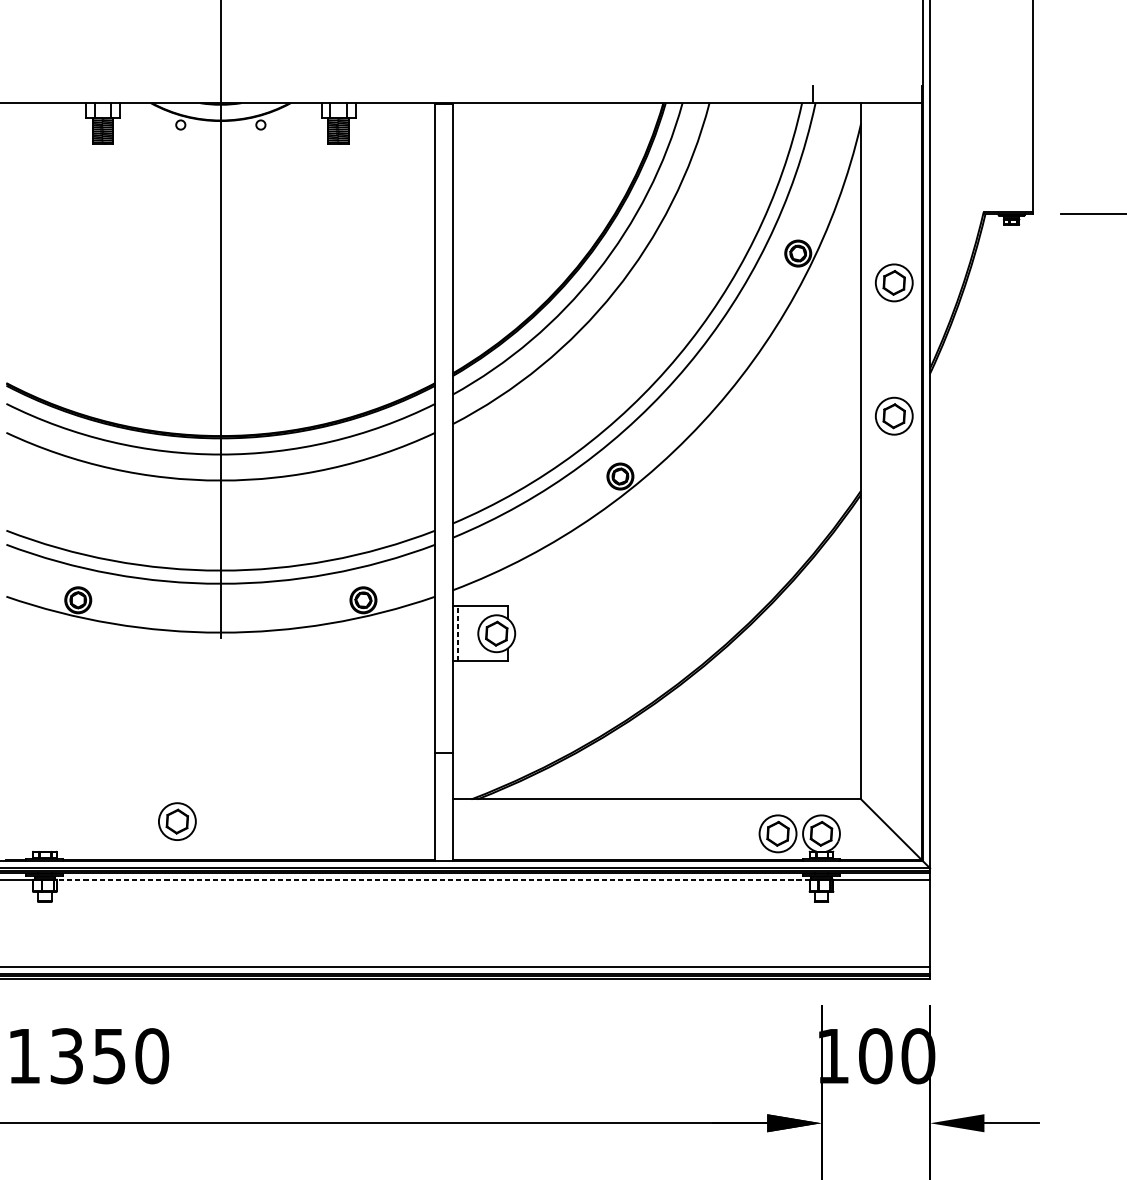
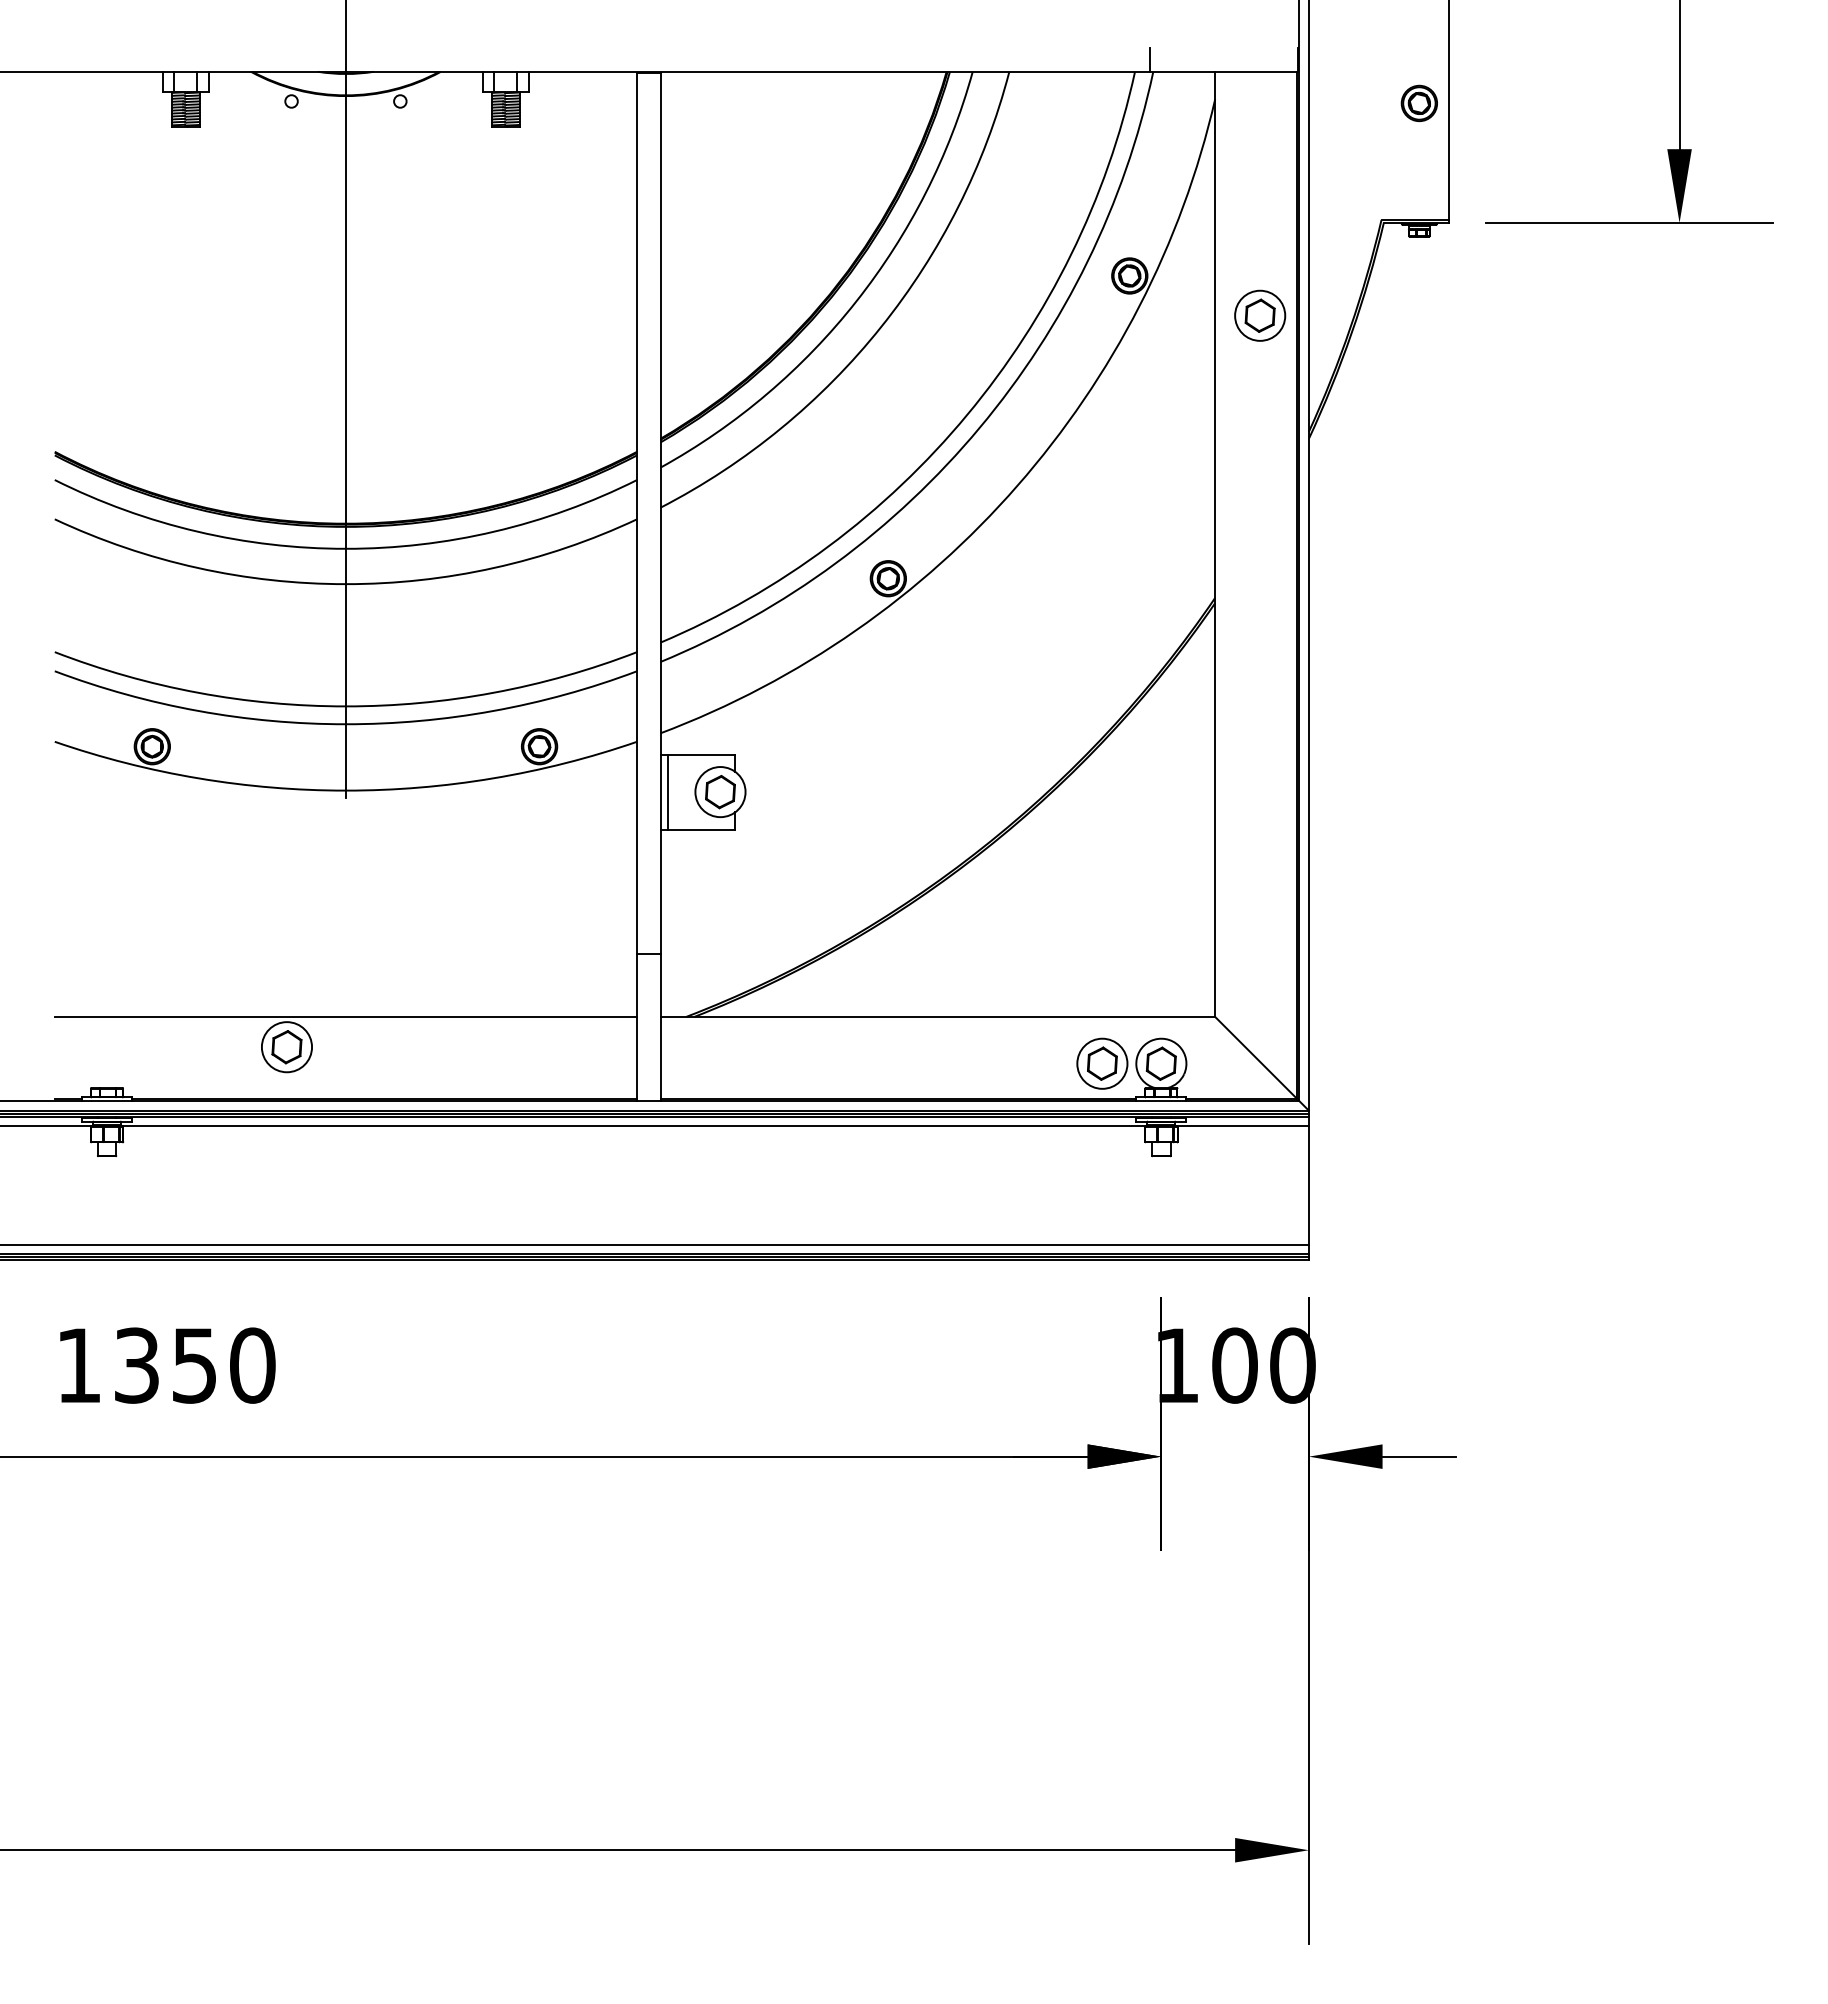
part: (1010, 126) -> (1418, 103), added
part: (894, 416) -> (1260, 496), removed
line: (457, 633) -> (667, 791), dashed -> solid
line: (220, 799) -> (345, 1016), added
line: (432, 880) -> (633, 1126), dashed -> solid

